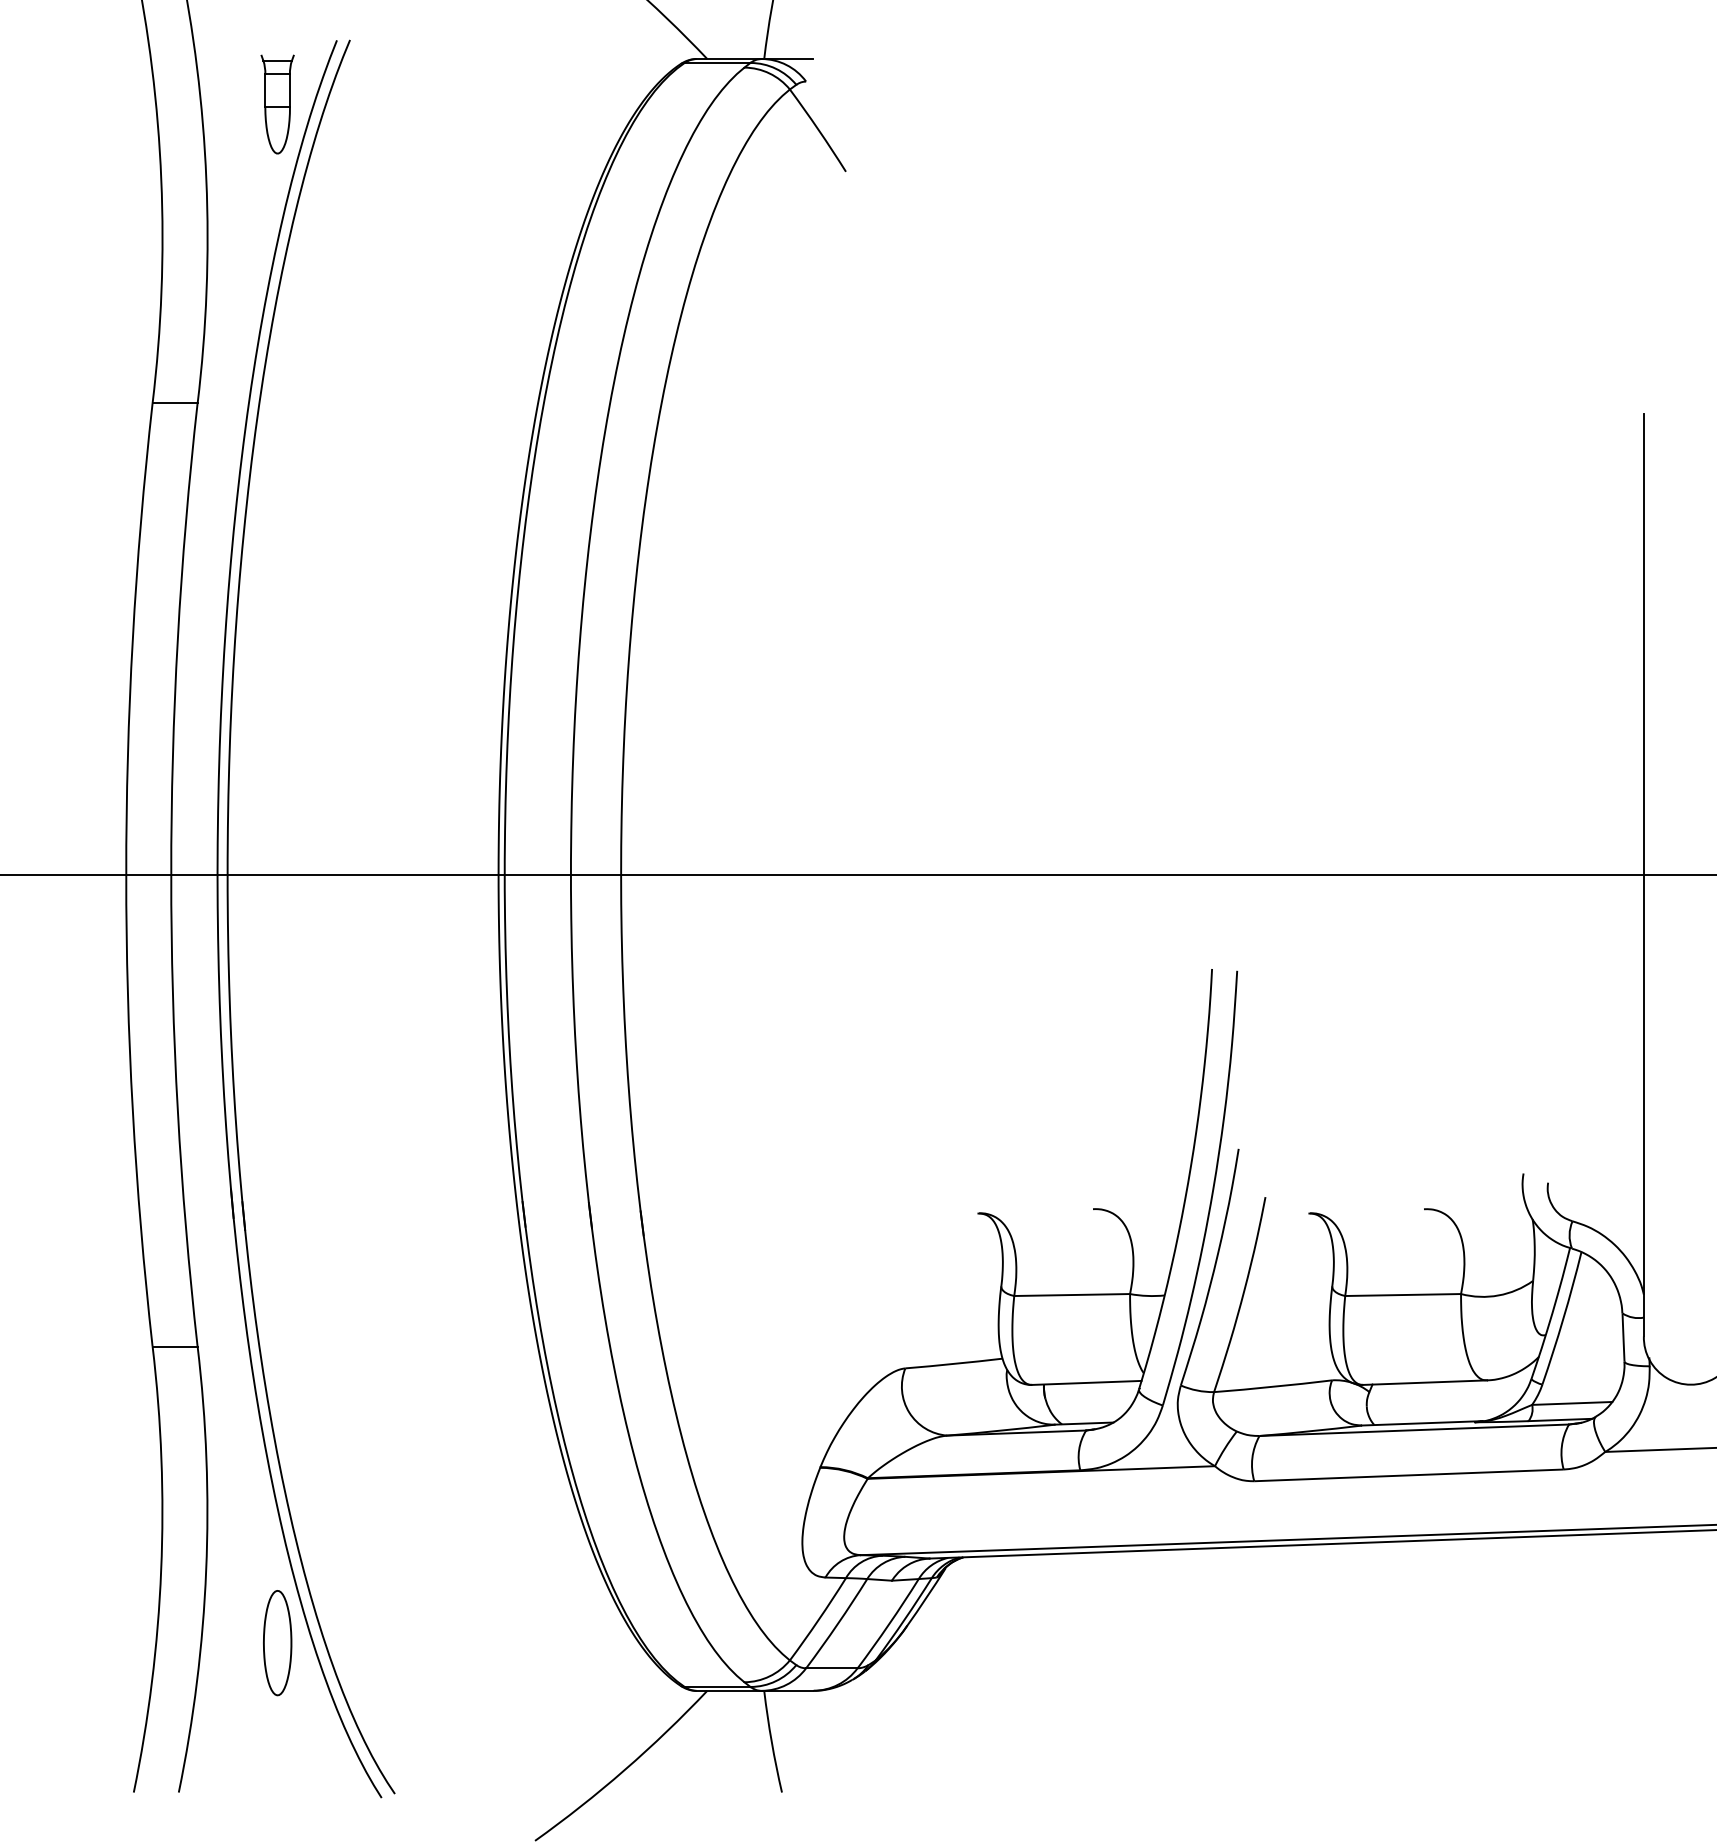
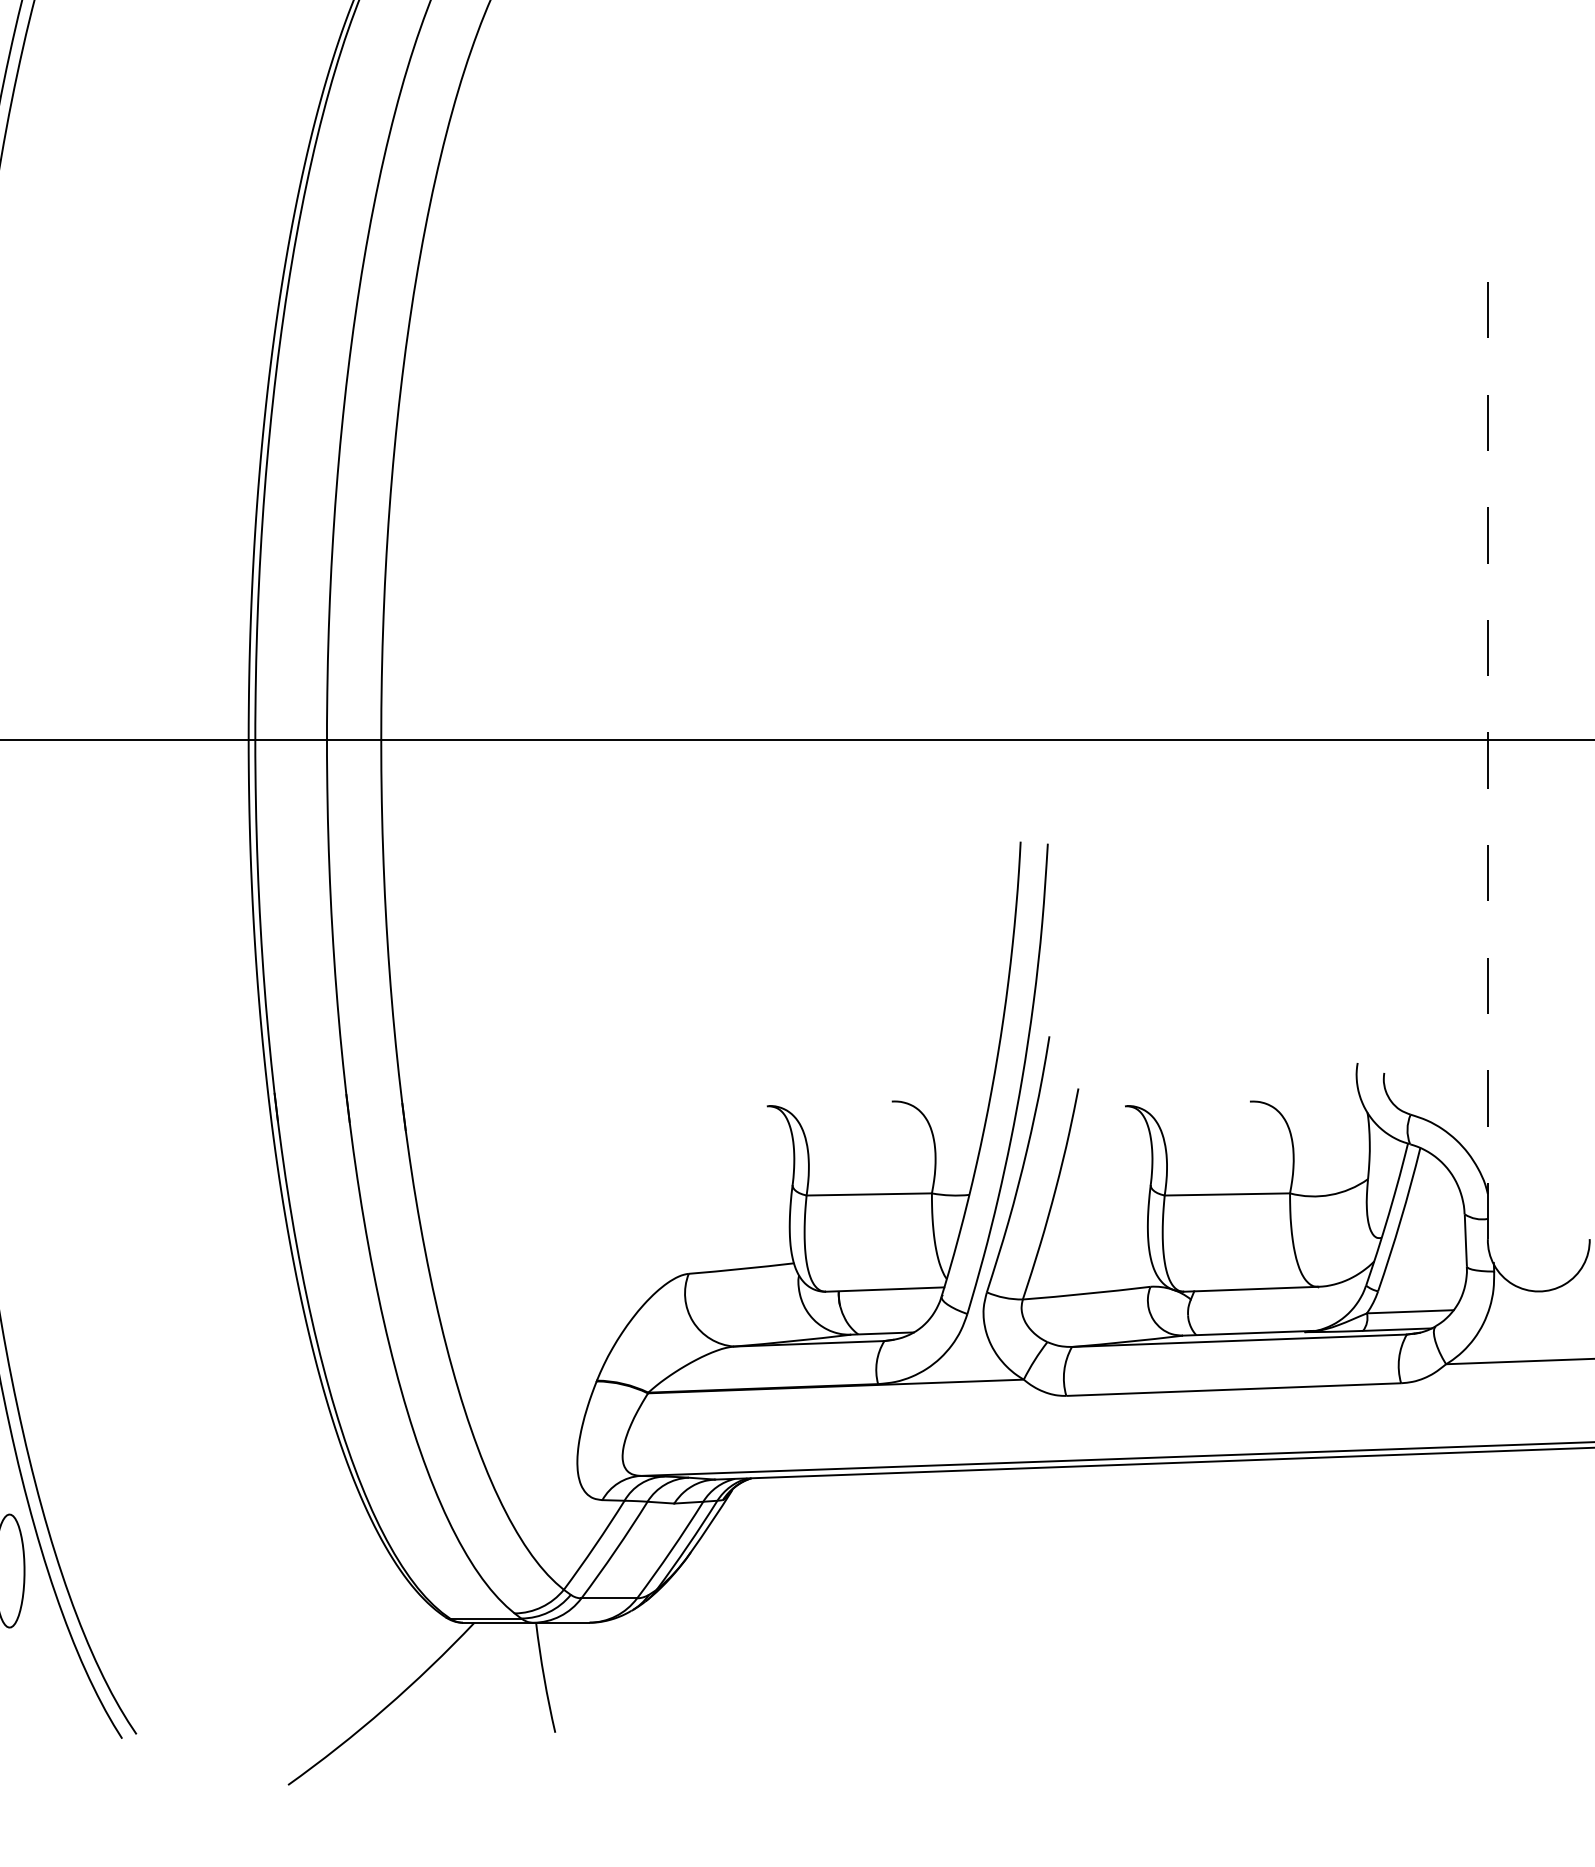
line: (1643, 874) -> (1487, 739), solid -> dashed

